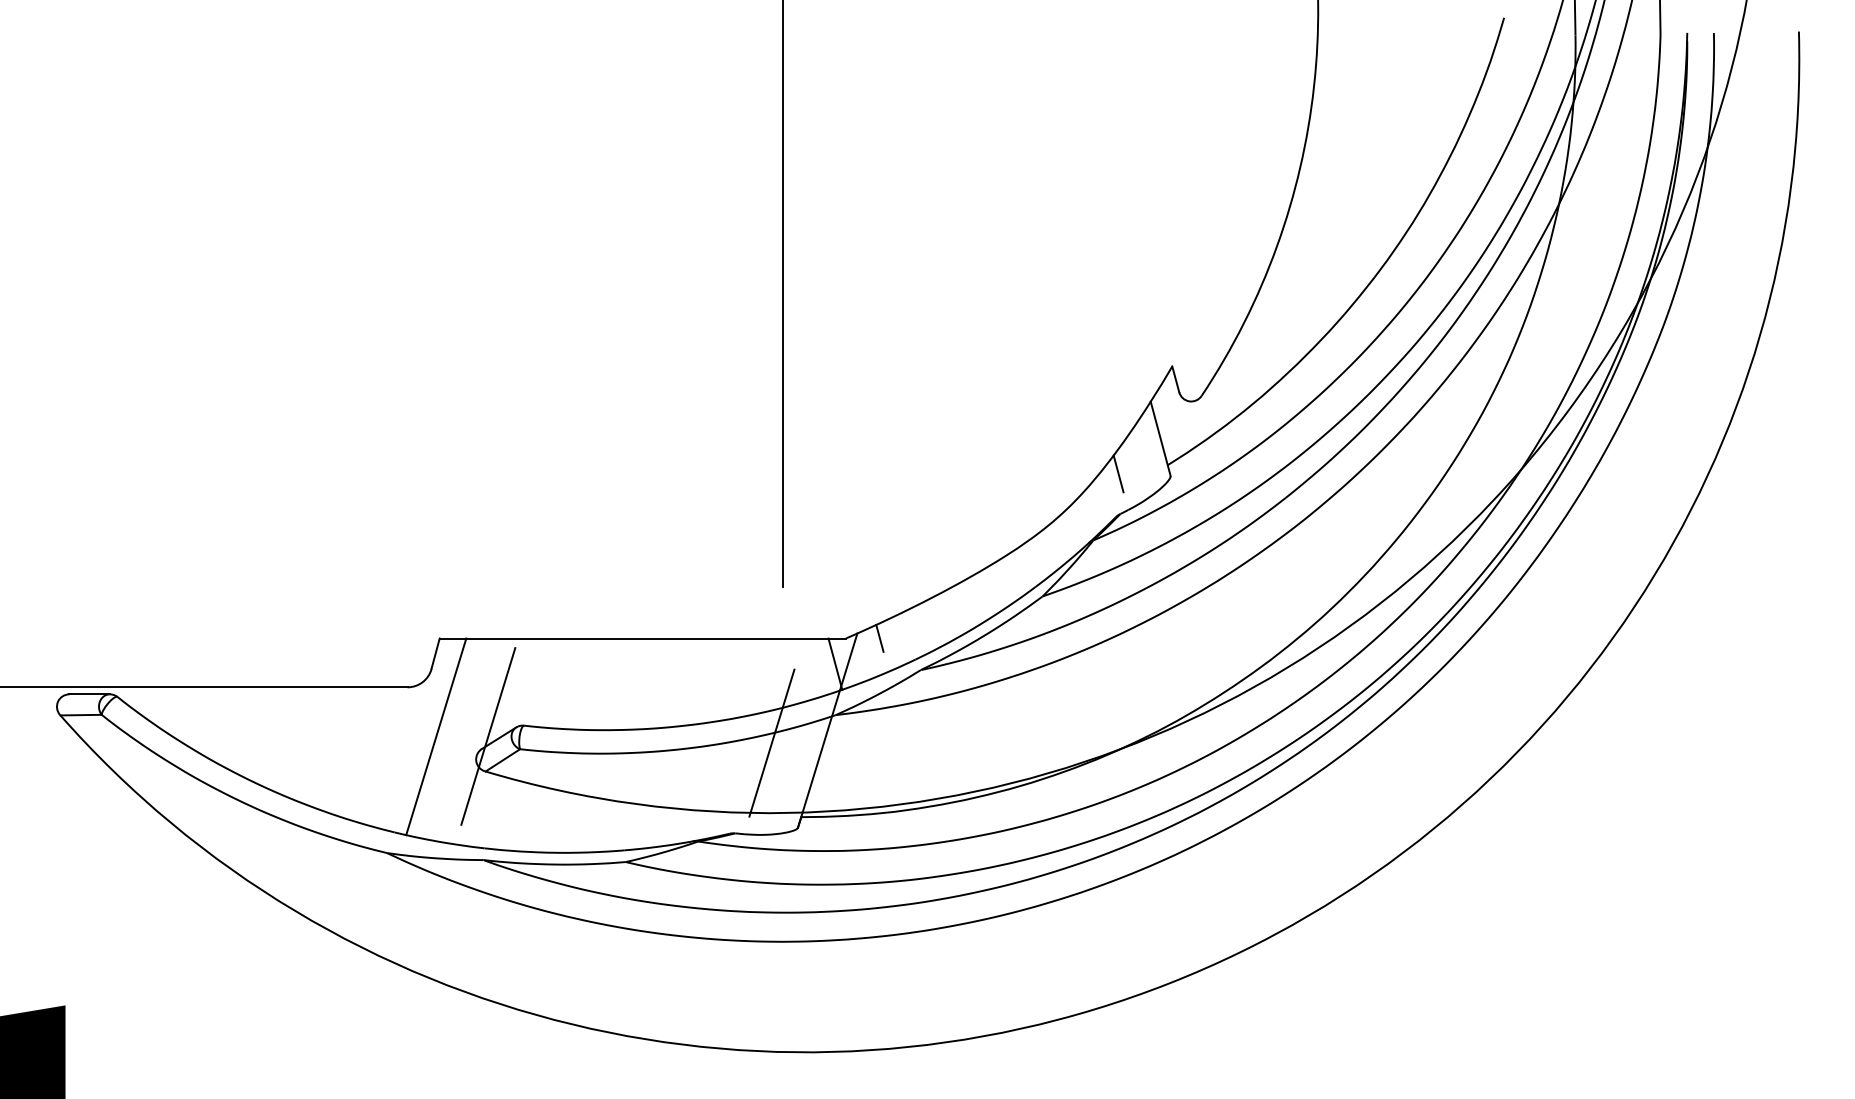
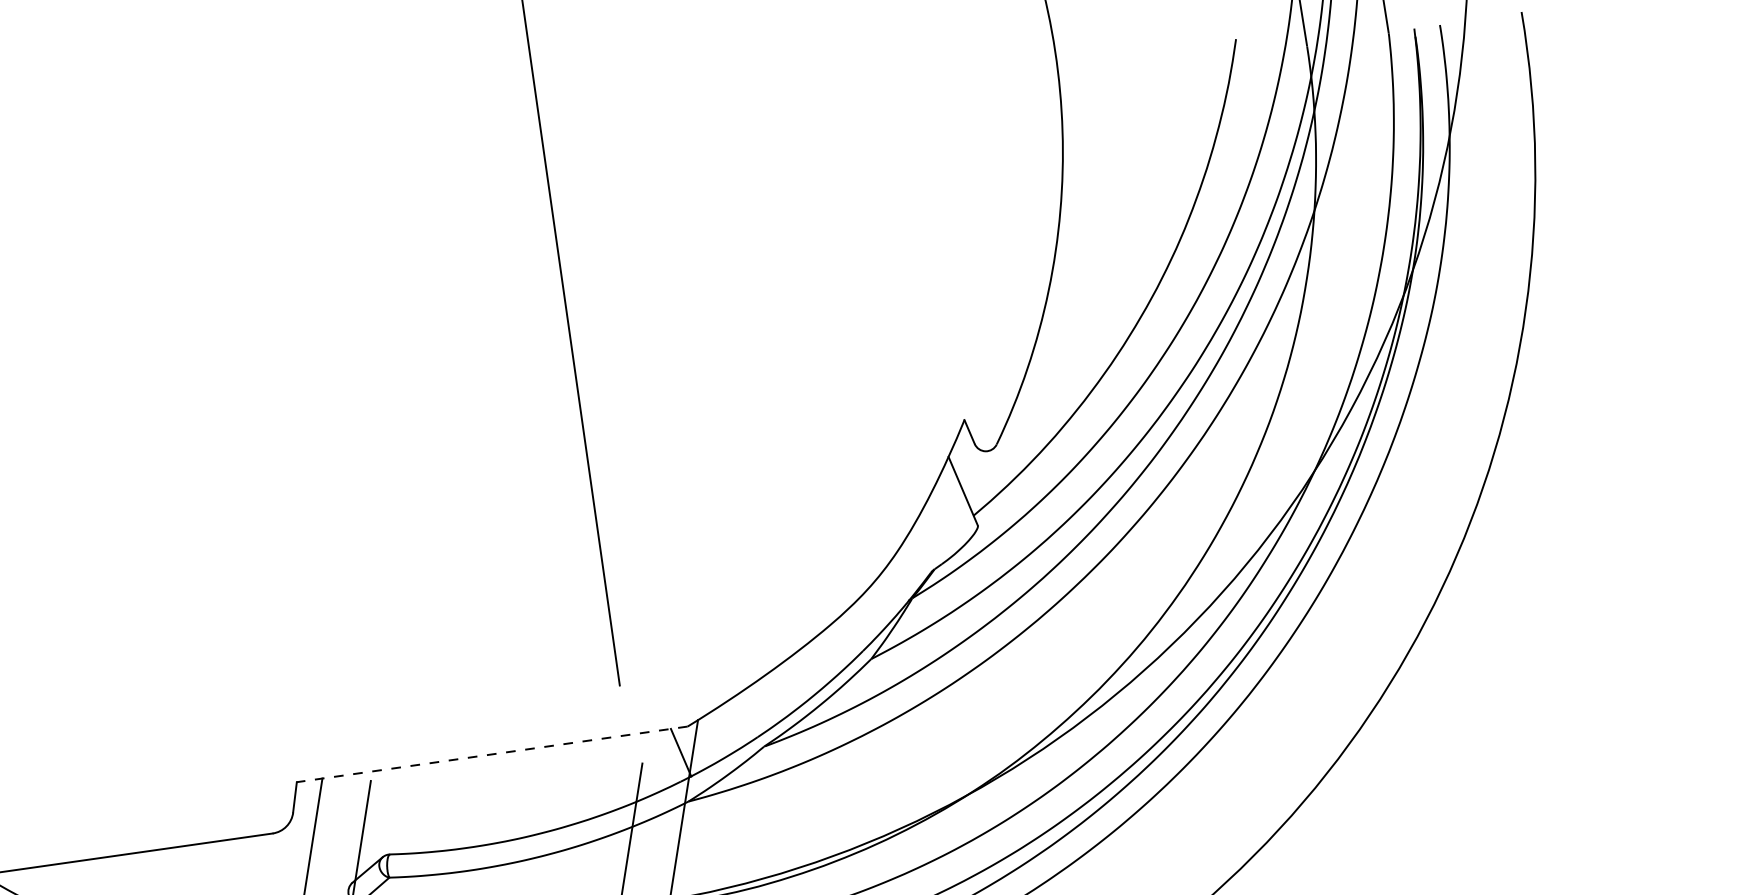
line: (1118, 473) -> (927, 530), removed
line: (879, 637) -> (719, 720), removed
line: (642, 638) -> (491, 754), solid -> dashed

